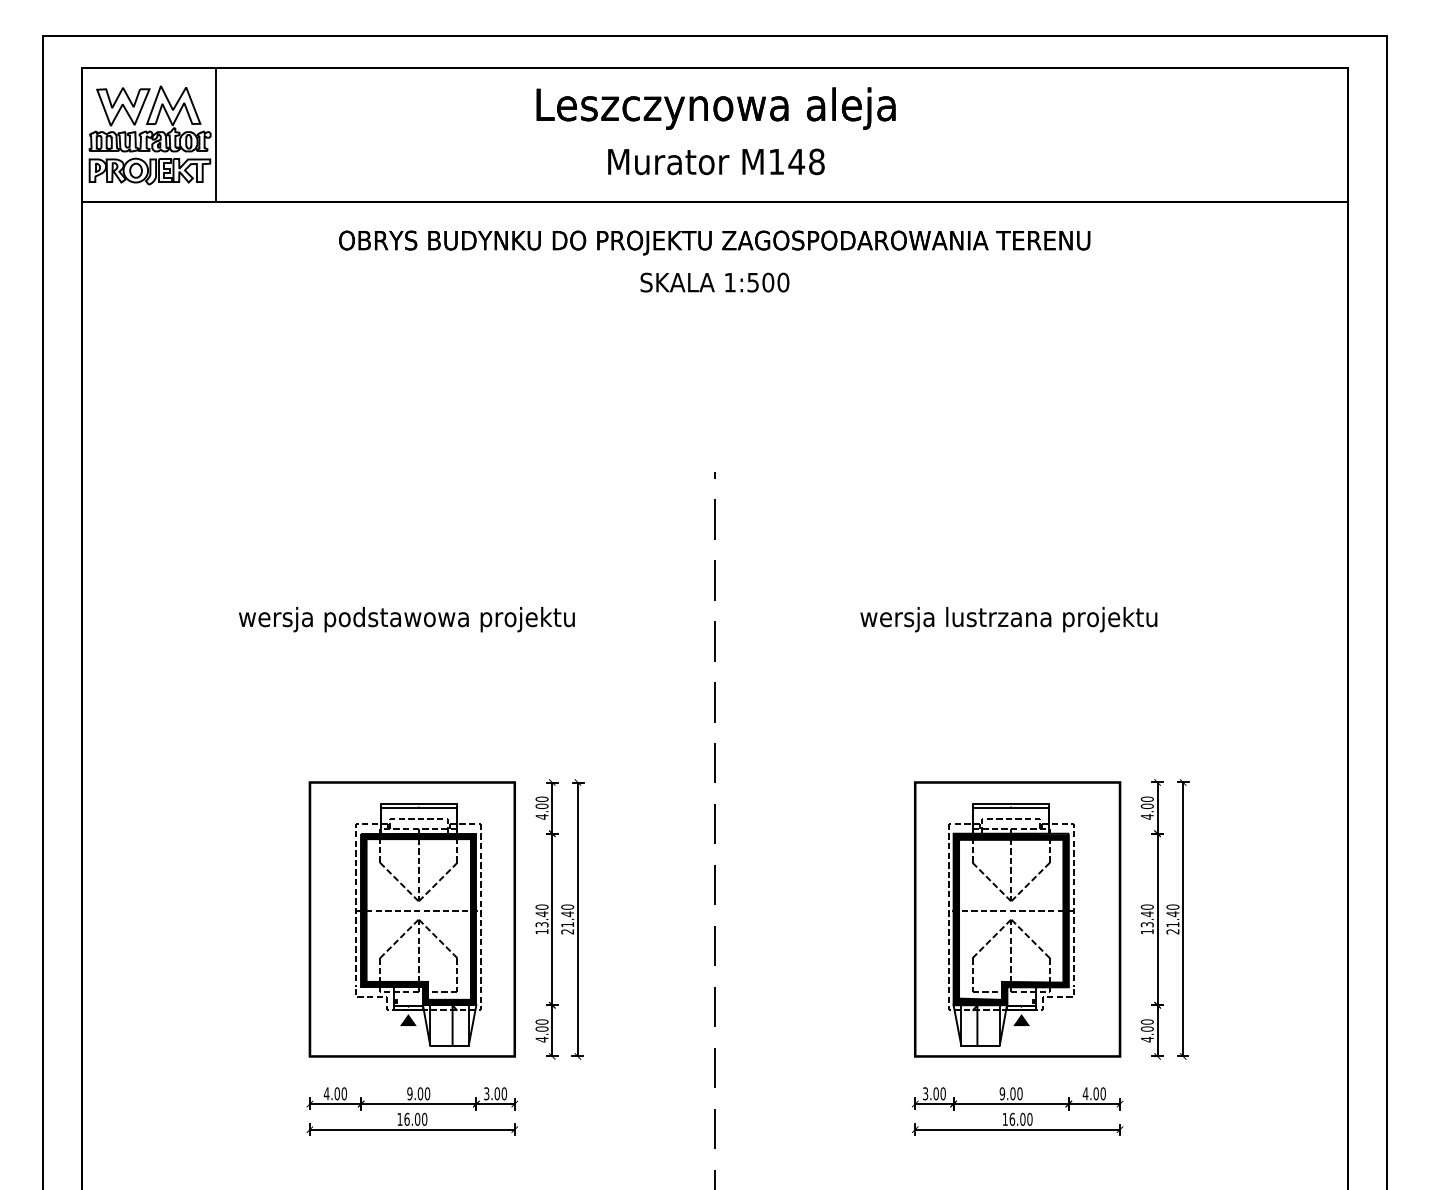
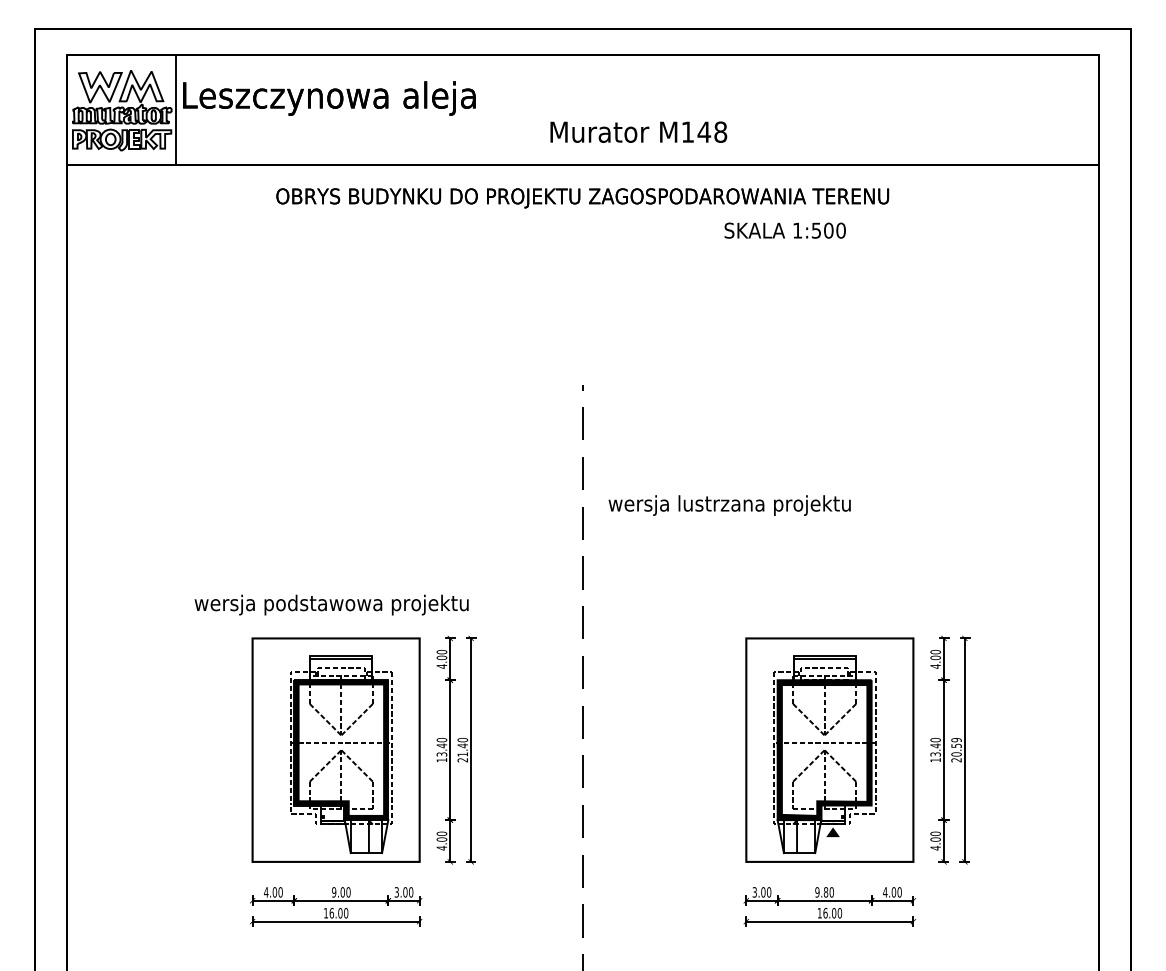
text: (715, 108) -> (328, 98), moved
text: (716, 161) -> (638, 131), moved
text: (714, 282) -> (784, 230), moved
text: (406, 619) -> (331, 605), moved
text: (1008, 619) -> (729, 505), moved
text: (1172, 915) -> (956, 746), 21.40 -> 20.59
fill: (407, 1020) -> (332, 832), removed
text: (1012, 1093) -> (825, 892), 9.00 -> 9.80

